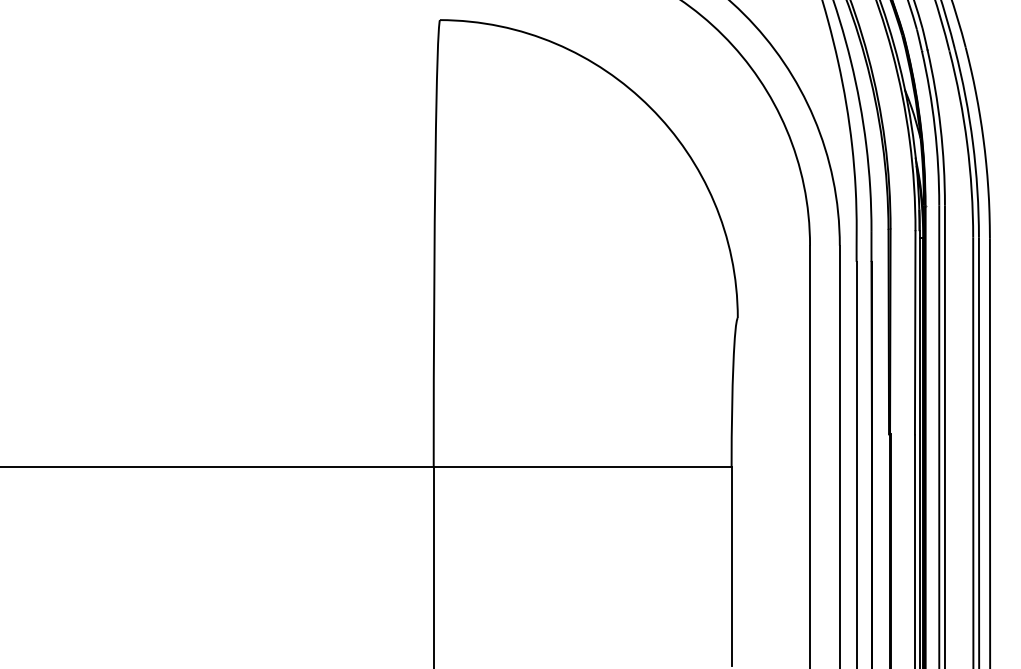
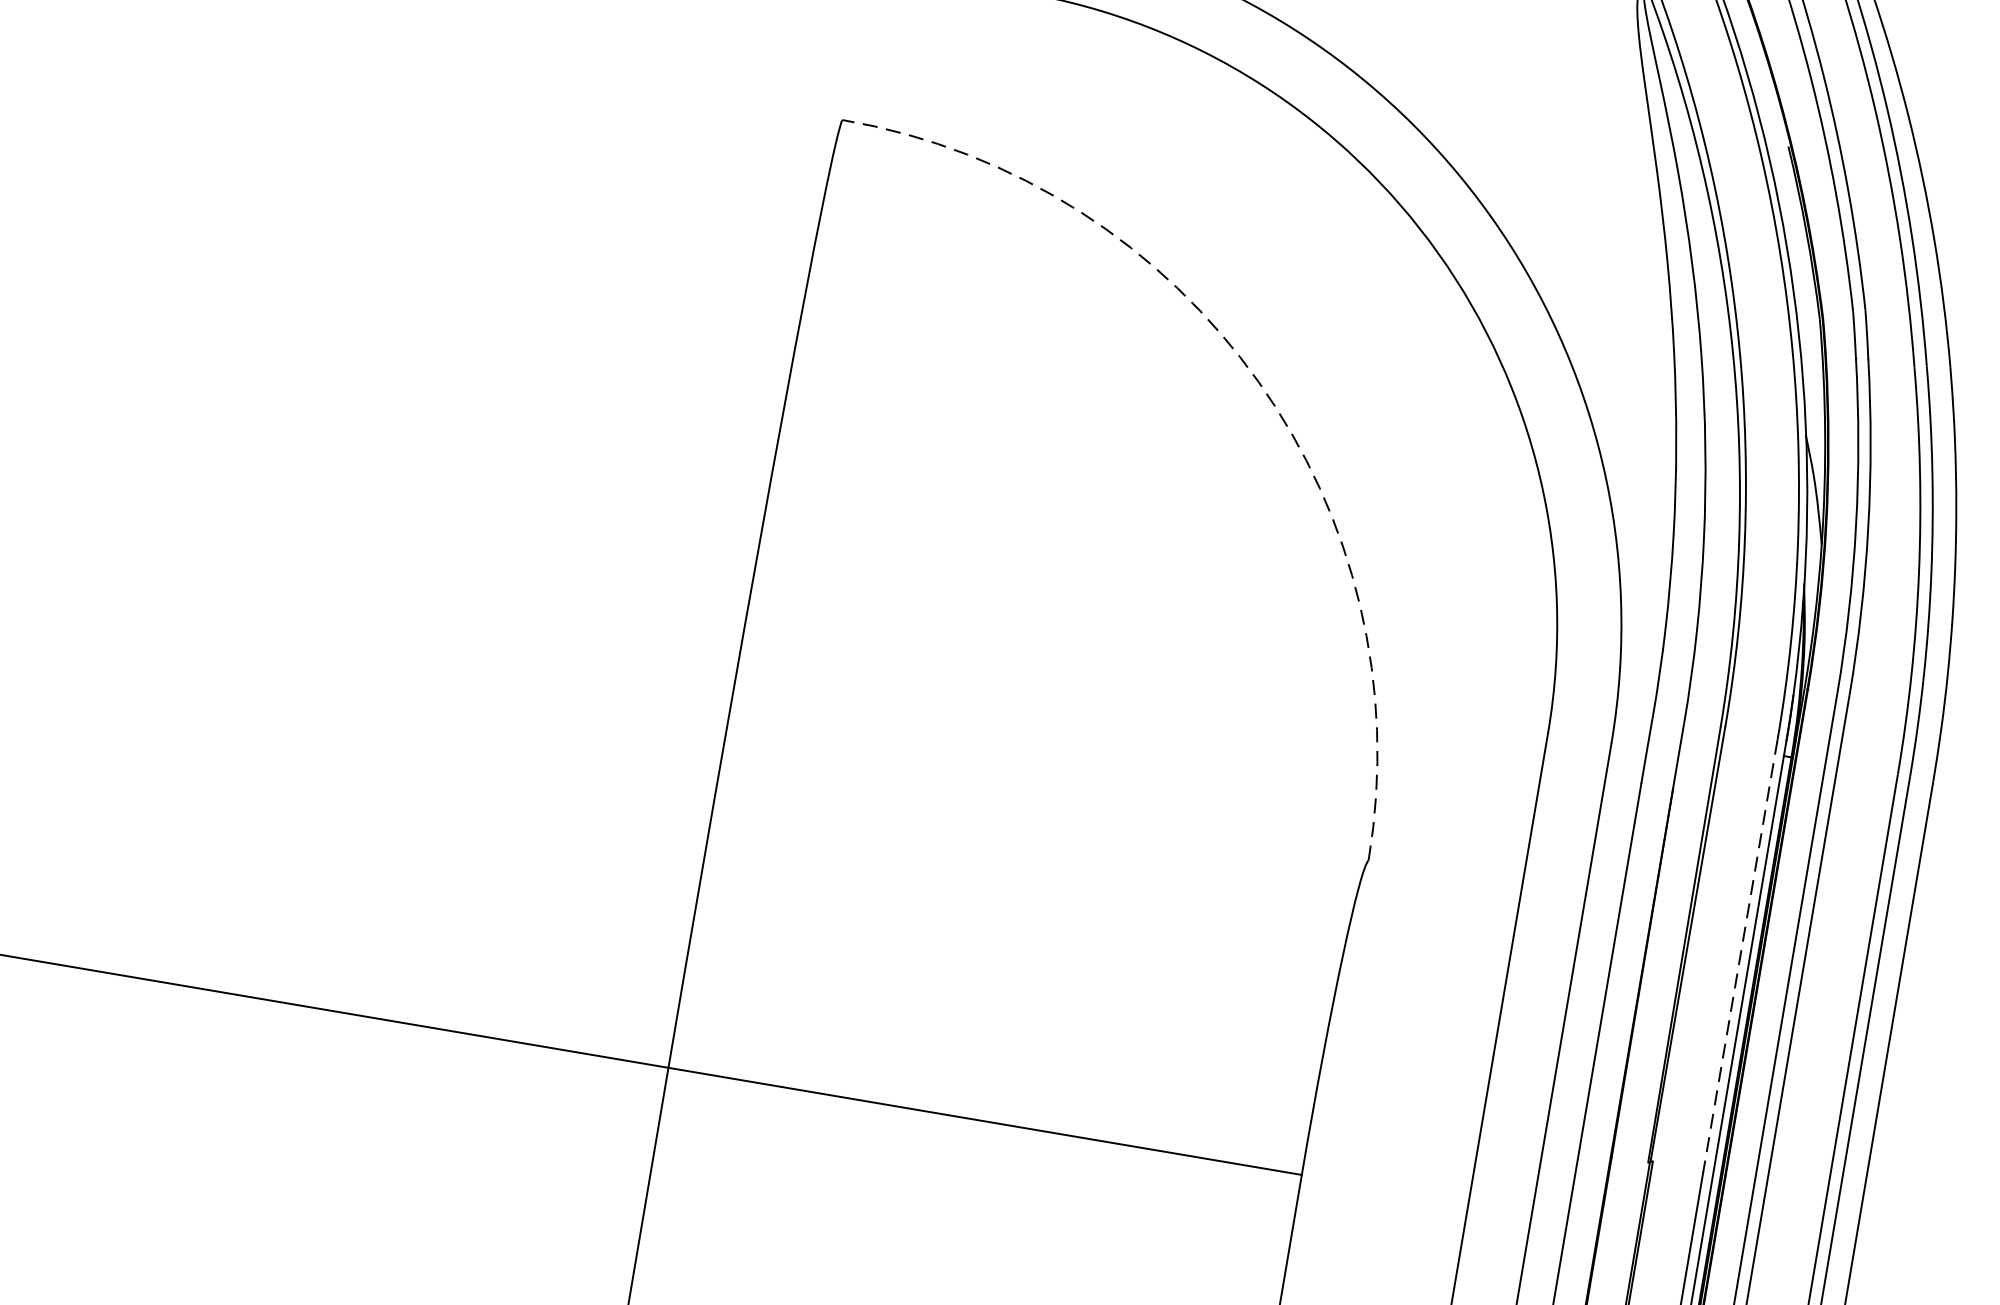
arc: (650, 107) -> (1258, 381), solid -> dashed
line: (915, 332) -> (1741, 955), solid -> dashed

